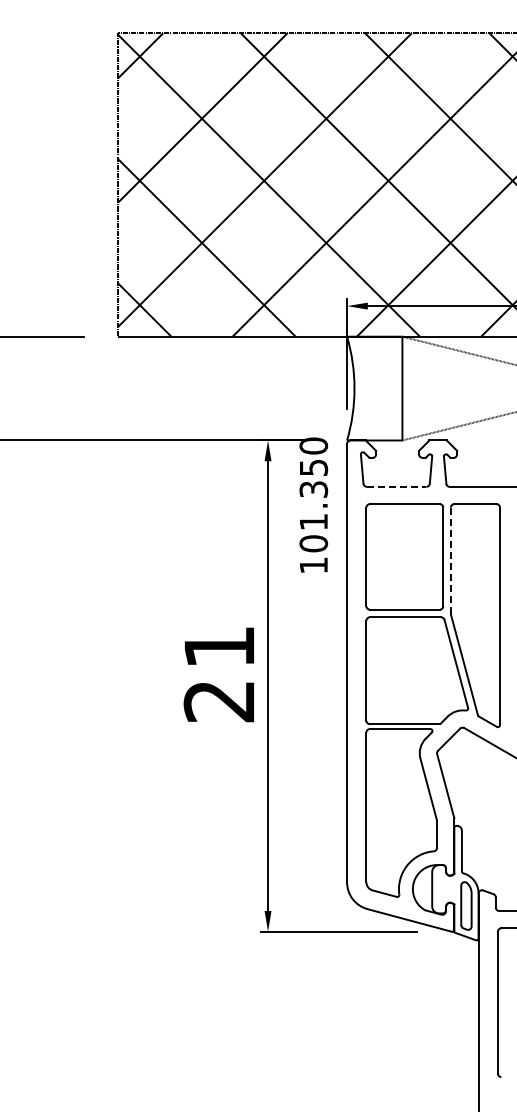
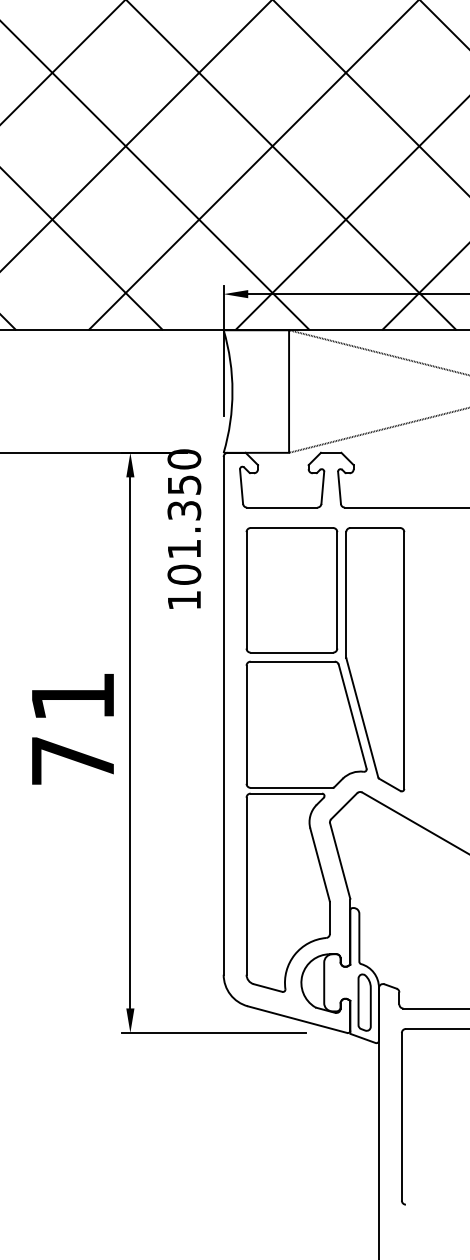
line: (396, 486) -> (282, 507), dashed -> solid
line: (450, 560) -> (345, 594), dashed -> solid
text: (218, 701) -> (71, 761), 21 -> 71

